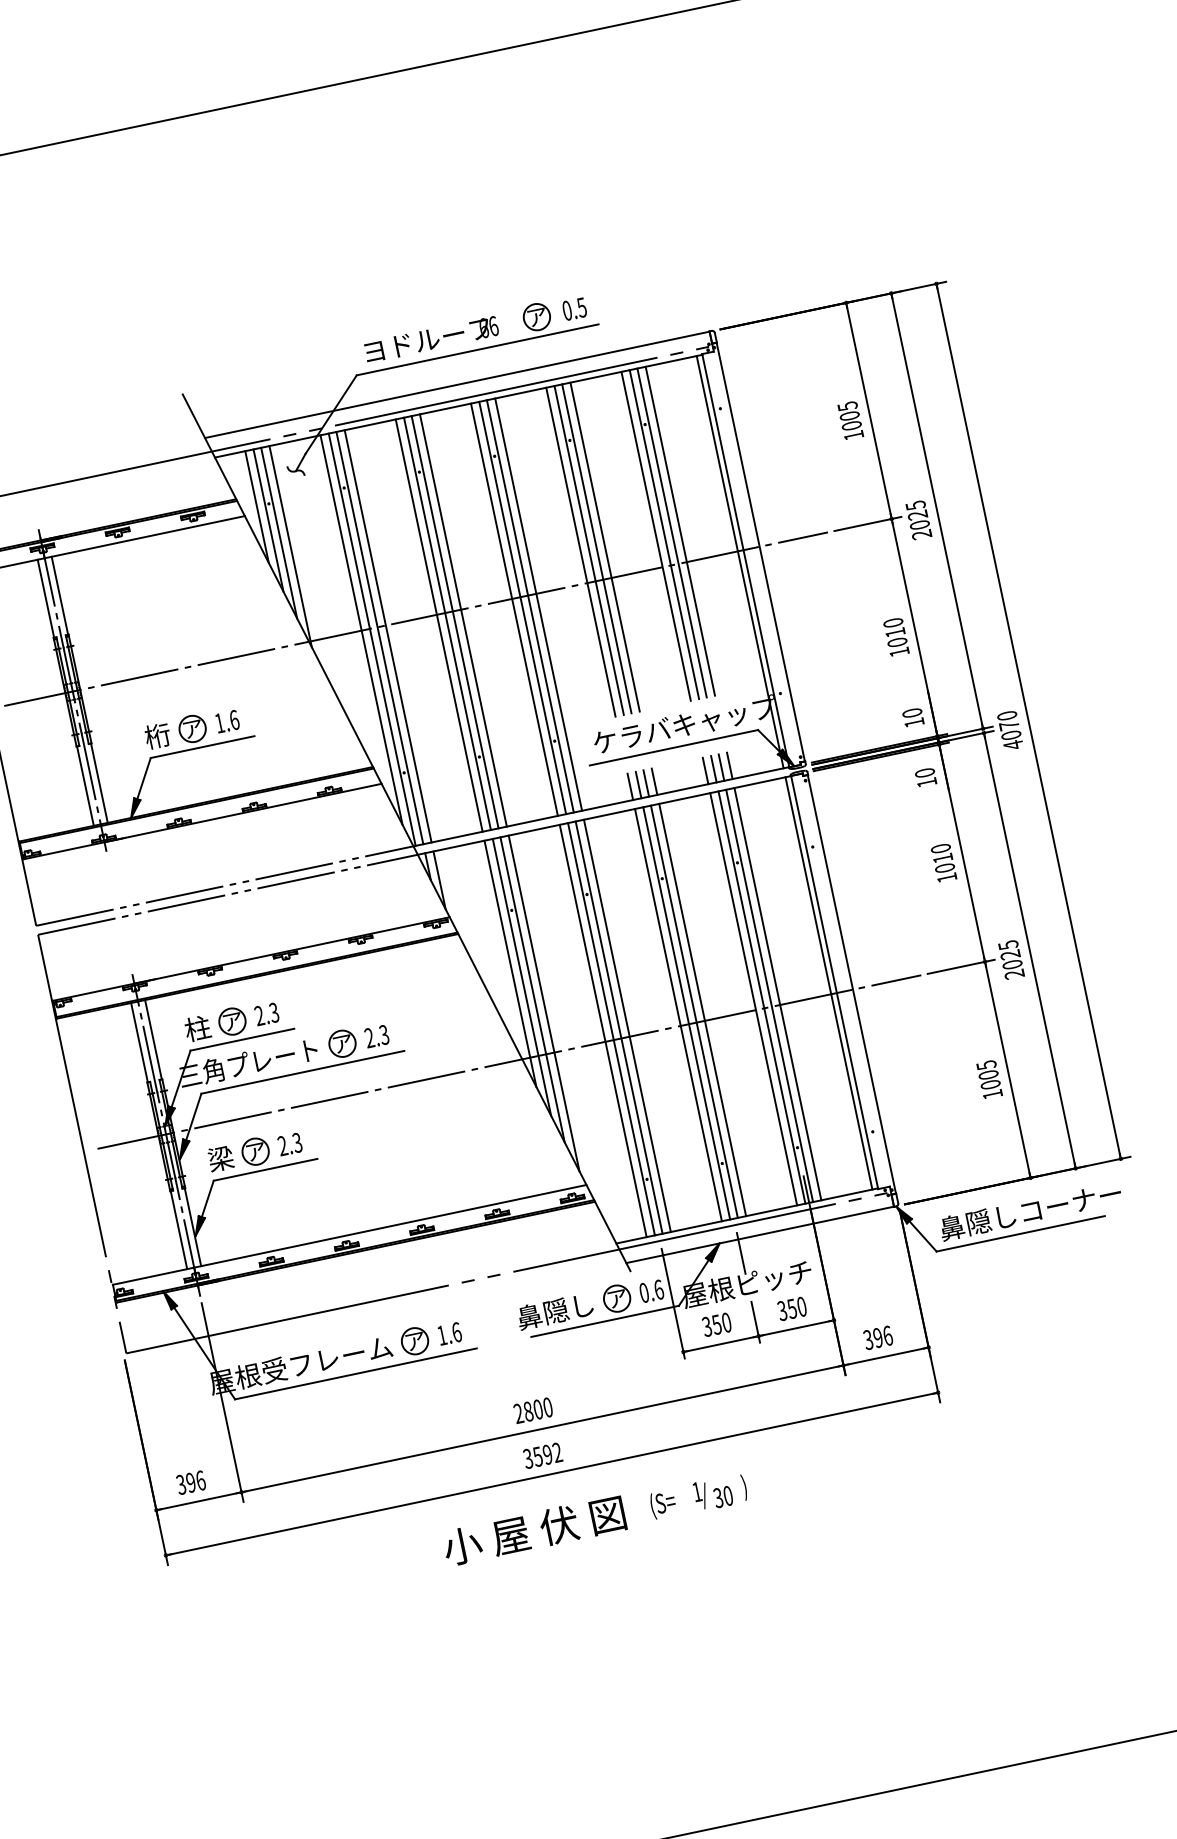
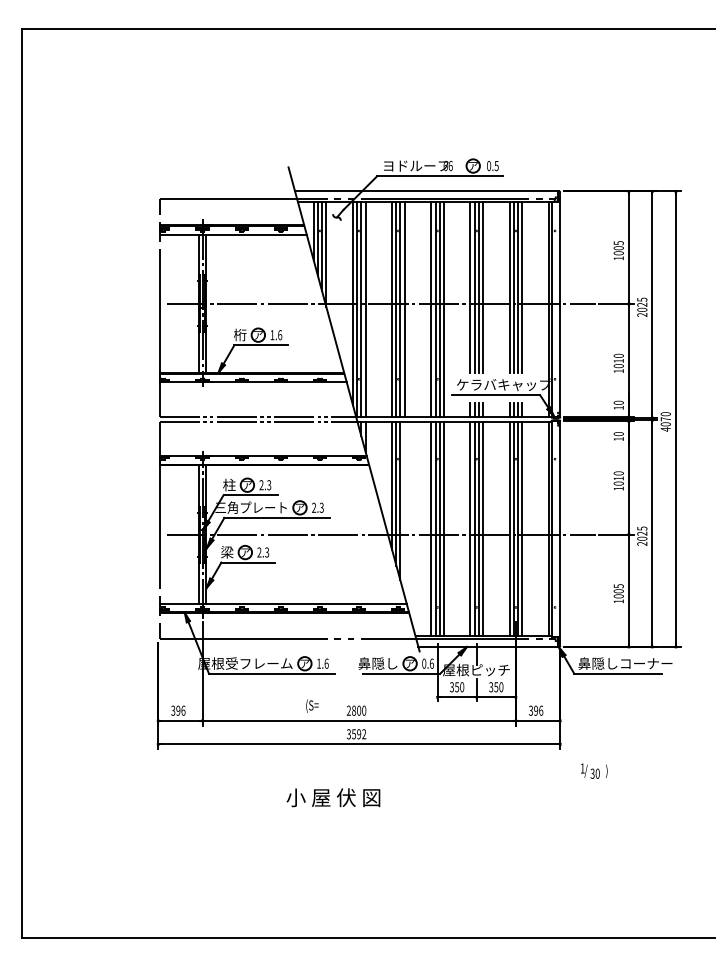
line: (543, 1002) -> (404, 508), removed
text: (720, 1490) -> (594, 770), moved
text: (663, 1503) -> (312, 705), moved
text: (534, 1530) -> (333, 797), moved

